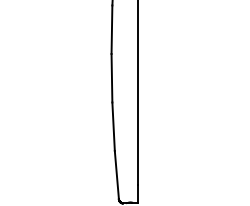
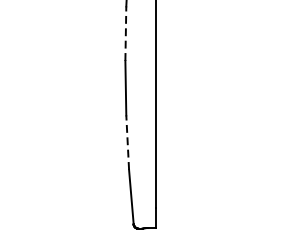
line: (111, 29) -> (125, 33), solid -> dashed
line: (113, 126) -> (127, 142), solid -> dashed

